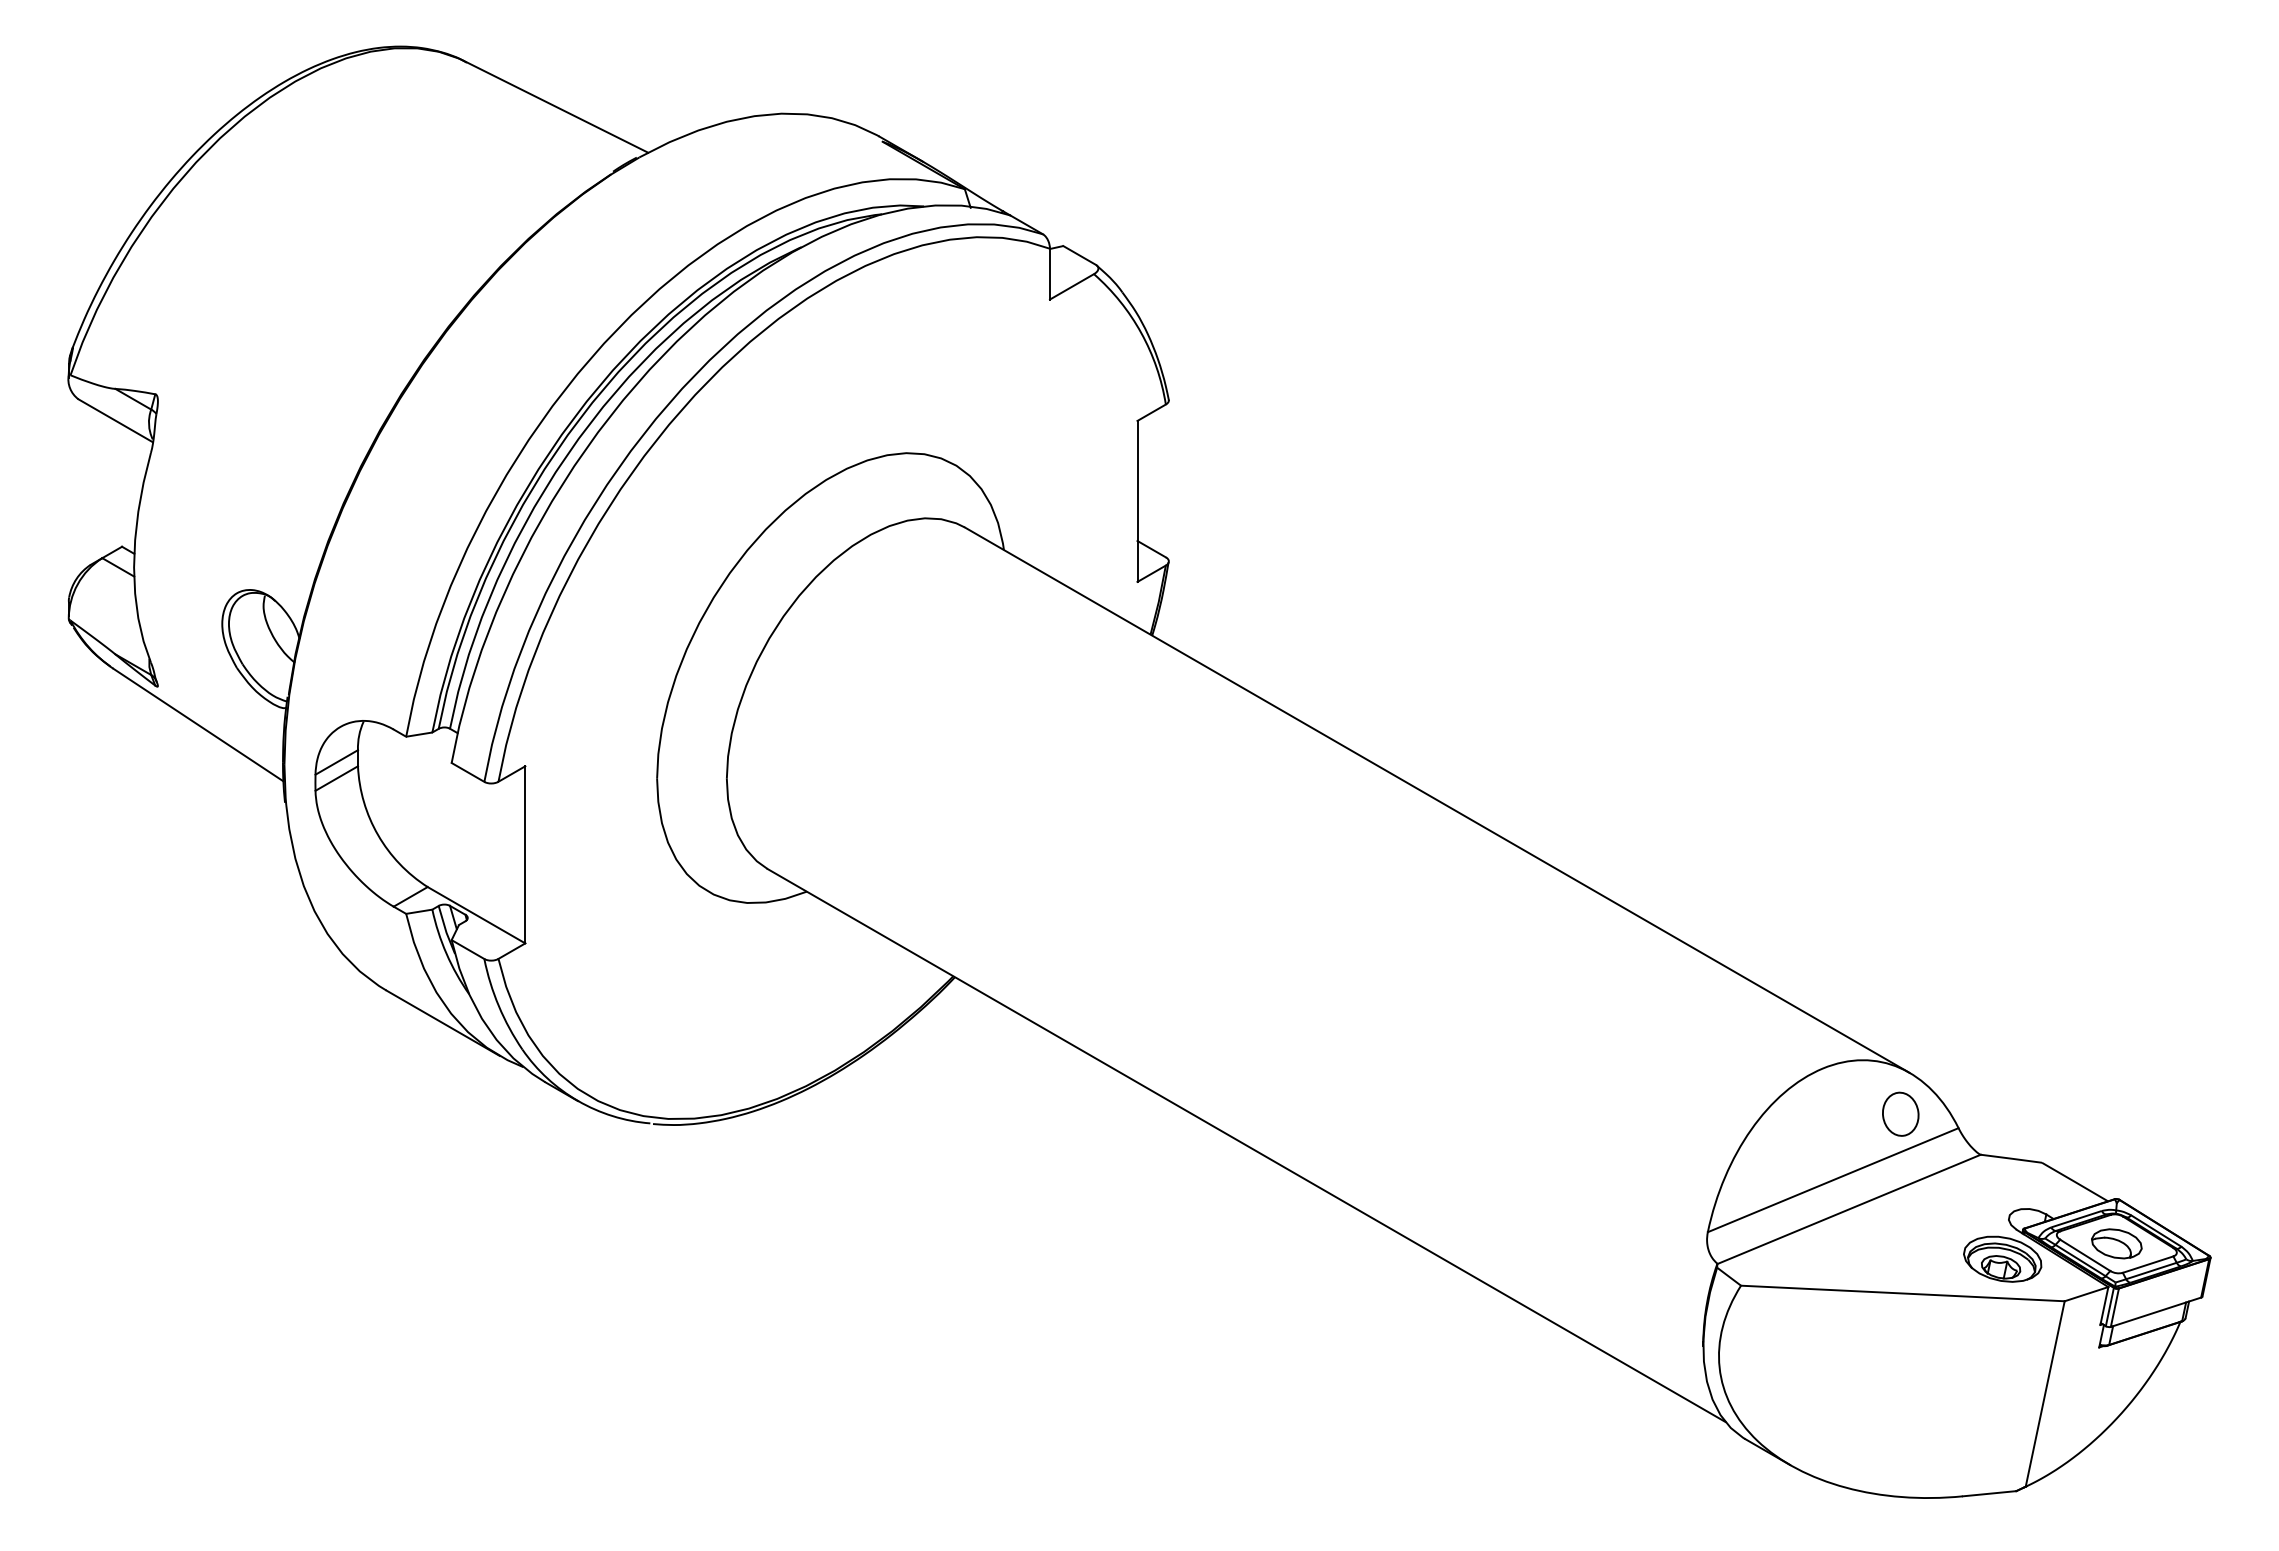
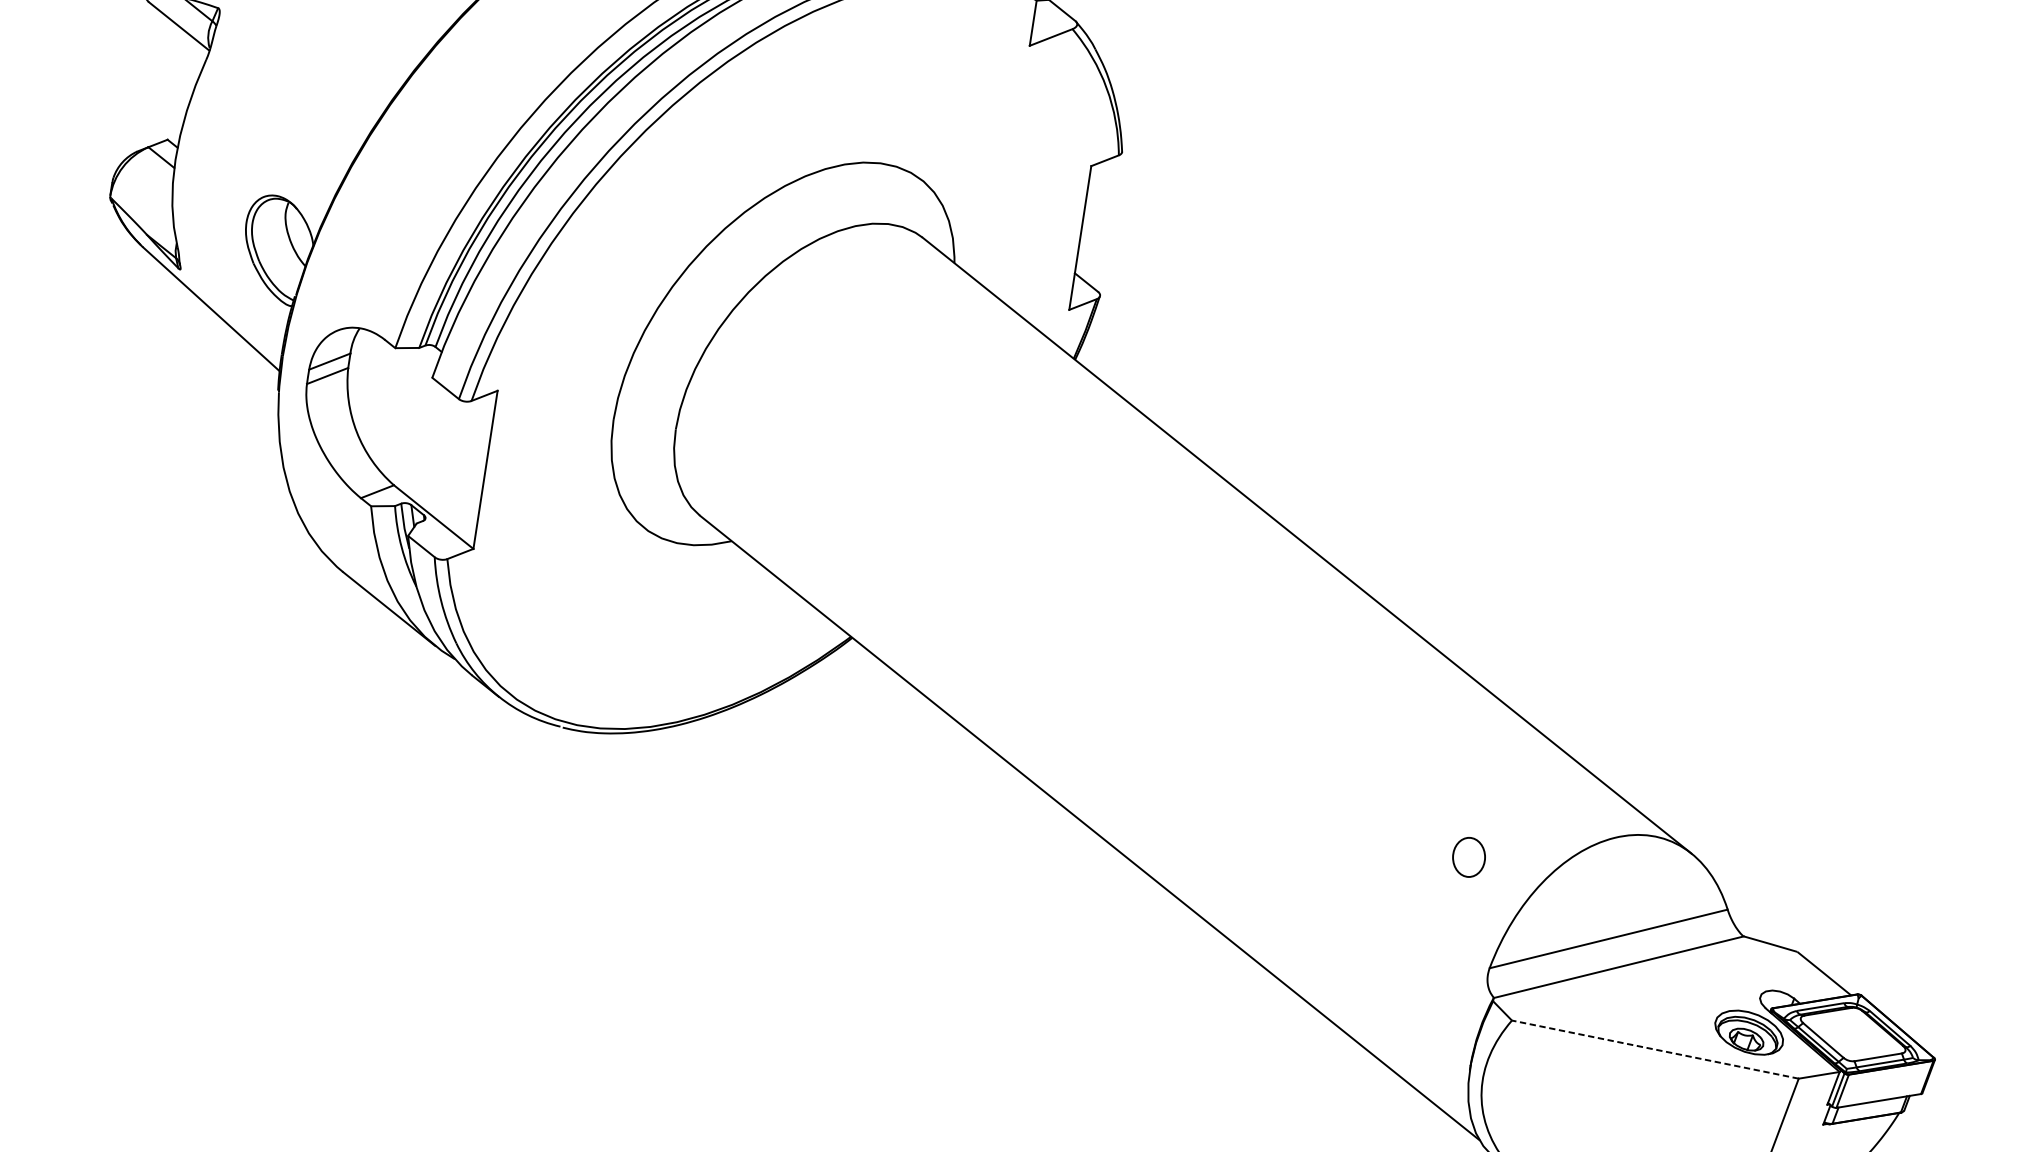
part: (1900, 1113) -> (1468, 856), moved
part: (2116, 1243) -> (1852, 1034), removed
line: (1902, 1293) -> (1655, 1049), solid -> dashed

